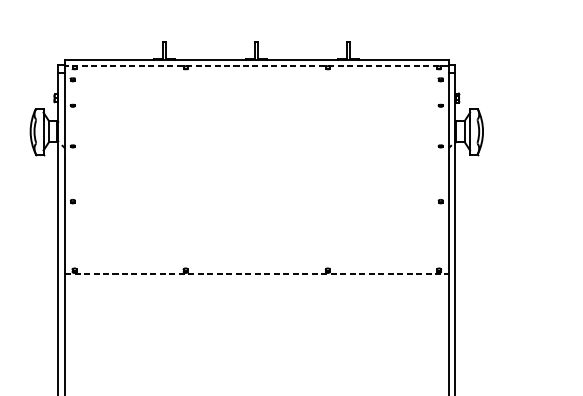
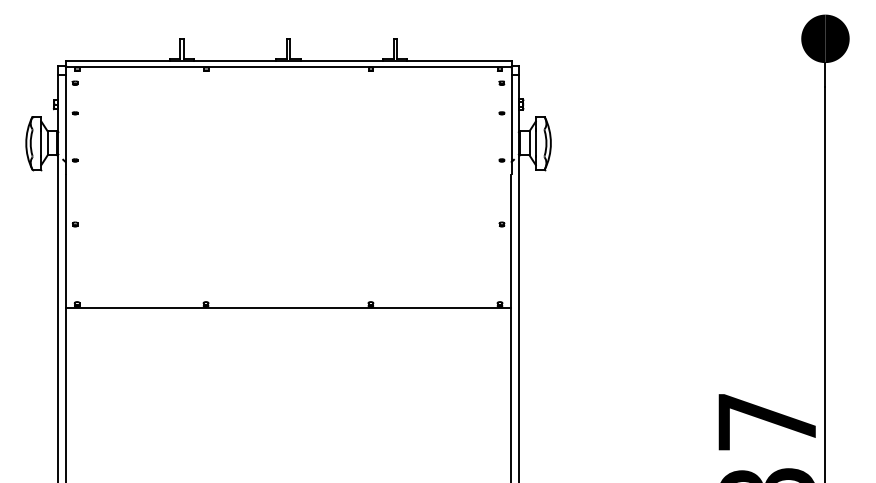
line: (256, 66) -> (288, 67), dashed -> solid
line: (257, 273) -> (289, 307), dashed -> solid

